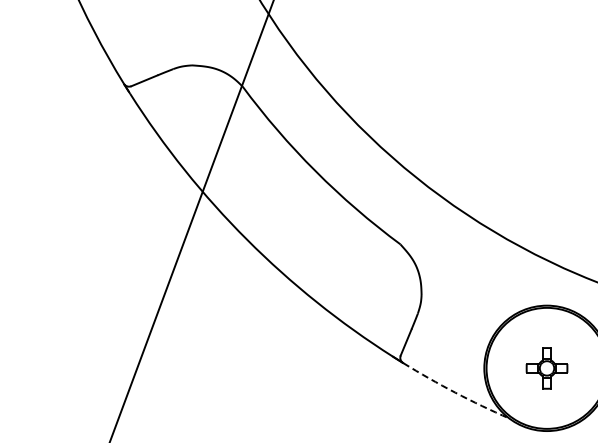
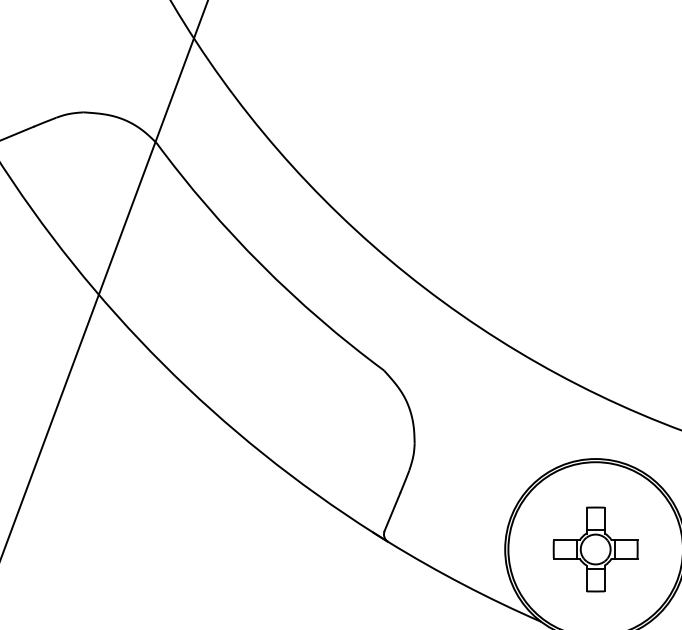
part: (546, 368) -> (594, 549), size x1.43
arc: (455, 392) -> (463, 584), dashed -> solid

